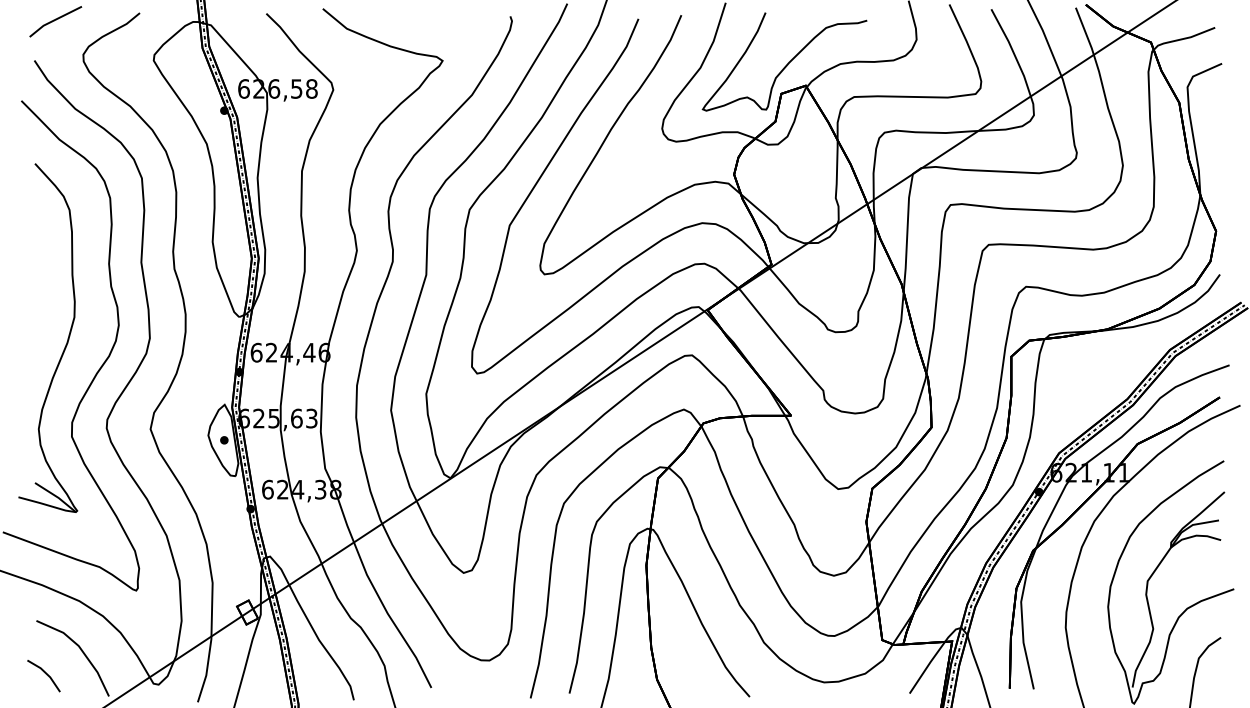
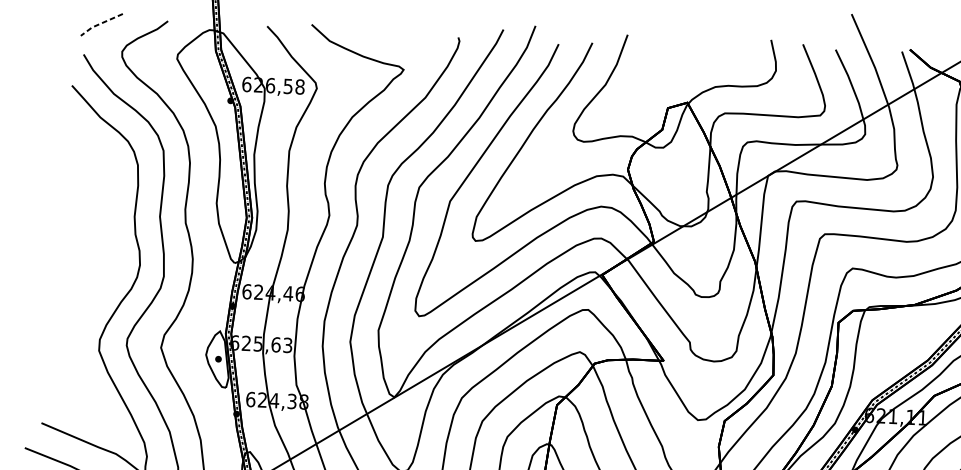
line: (54, 20) -> (100, 23), solid -> dashed
curve: (787, 63) -> (673, 84), removed
part: (65, 344) -> (97, 278), removed

